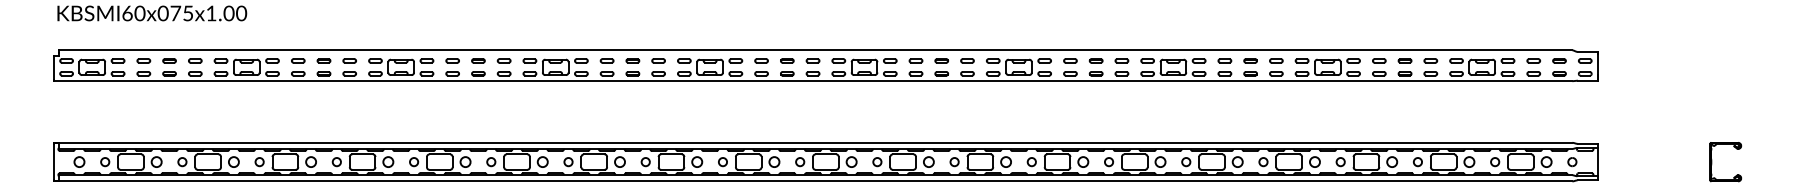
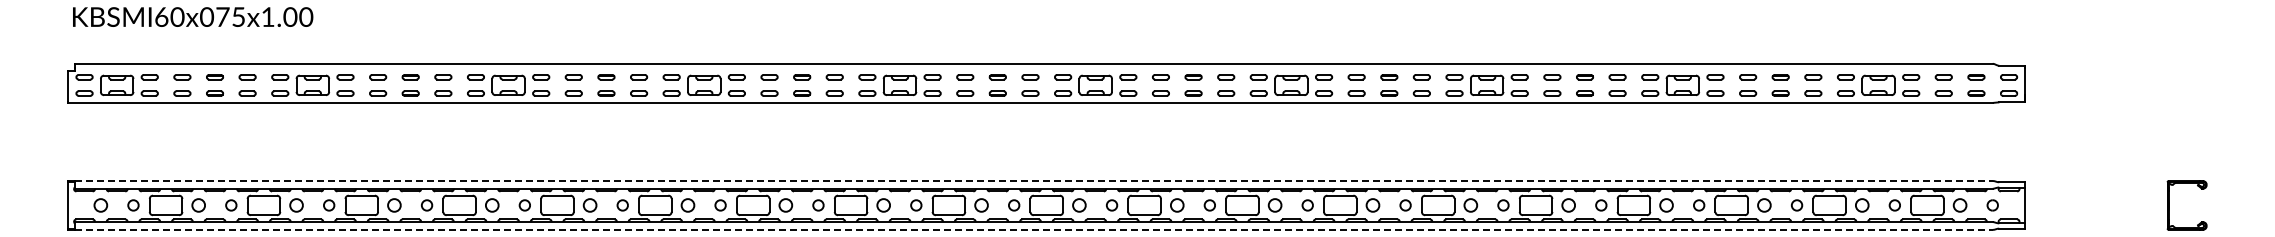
line: (815, 142) -> (1033, 180), solid -> dashed
line: (815, 181) -> (1033, 229), solid -> dashed

